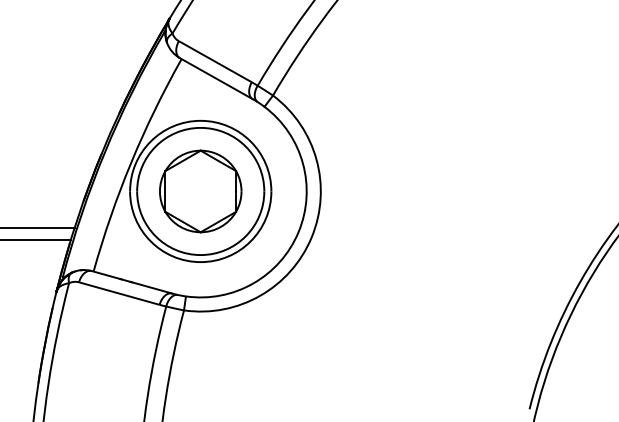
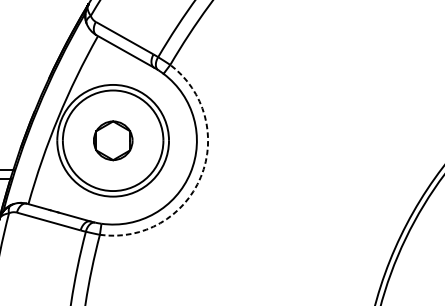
part: (200, 191) -> (112, 140), size x0.6
arc: (311, 237) -> (200, 177), solid -> dashed

